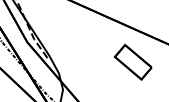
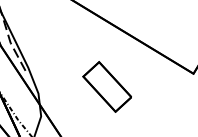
part: (132, 62) -> (106, 87), moved

